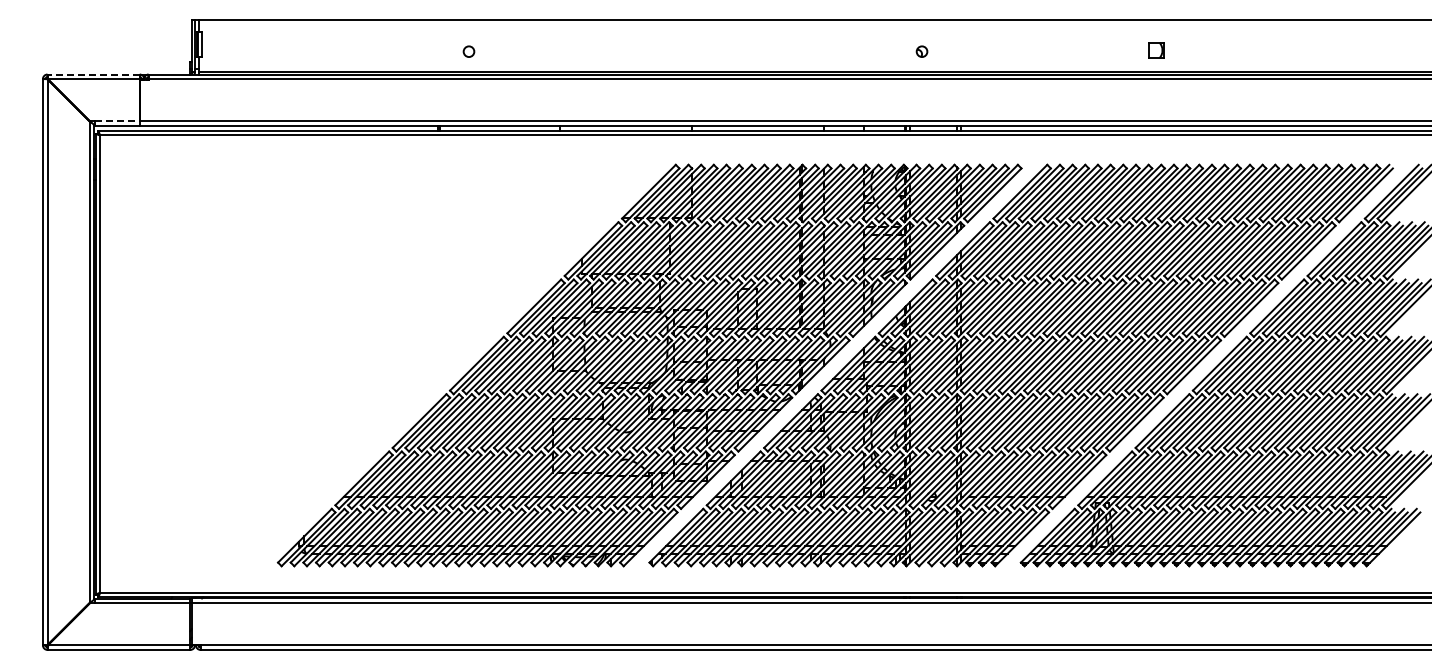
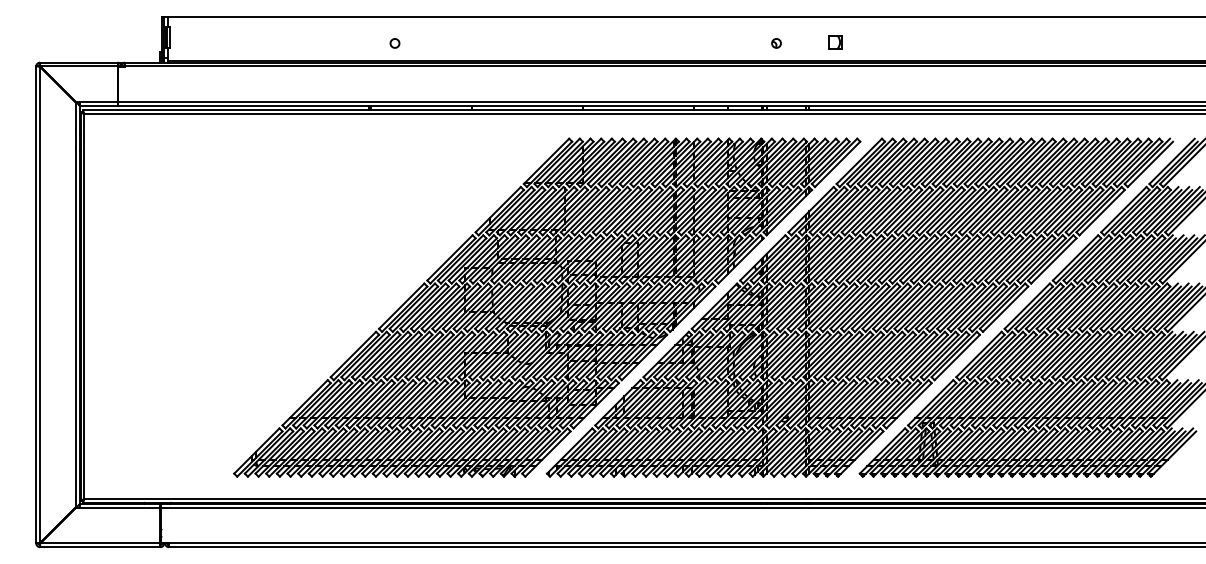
part: (1156, 50) -> (834, 42), moved
line: (93, 74) -> (78, 62), dashed -> solid
line: (117, 121) -> (99, 102), dashed -> solid

